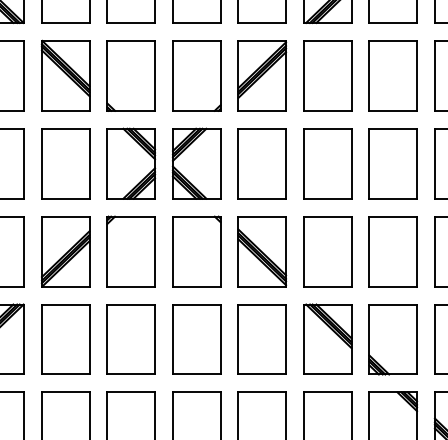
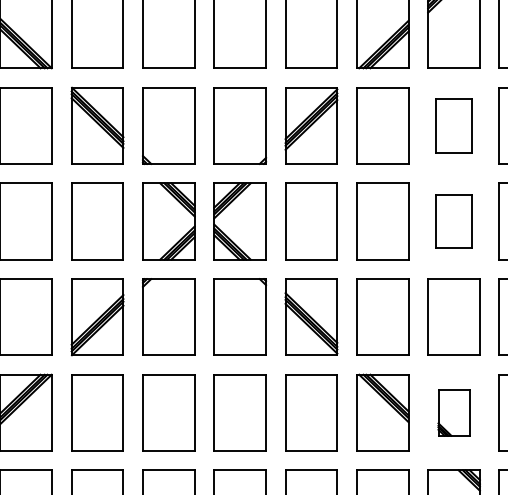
part: (392, 75) -> (453, 125), size x0.7
part: (392, 163) -> (453, 221), size x0.7
part: (392, 339) -> (453, 412), size x0.6

